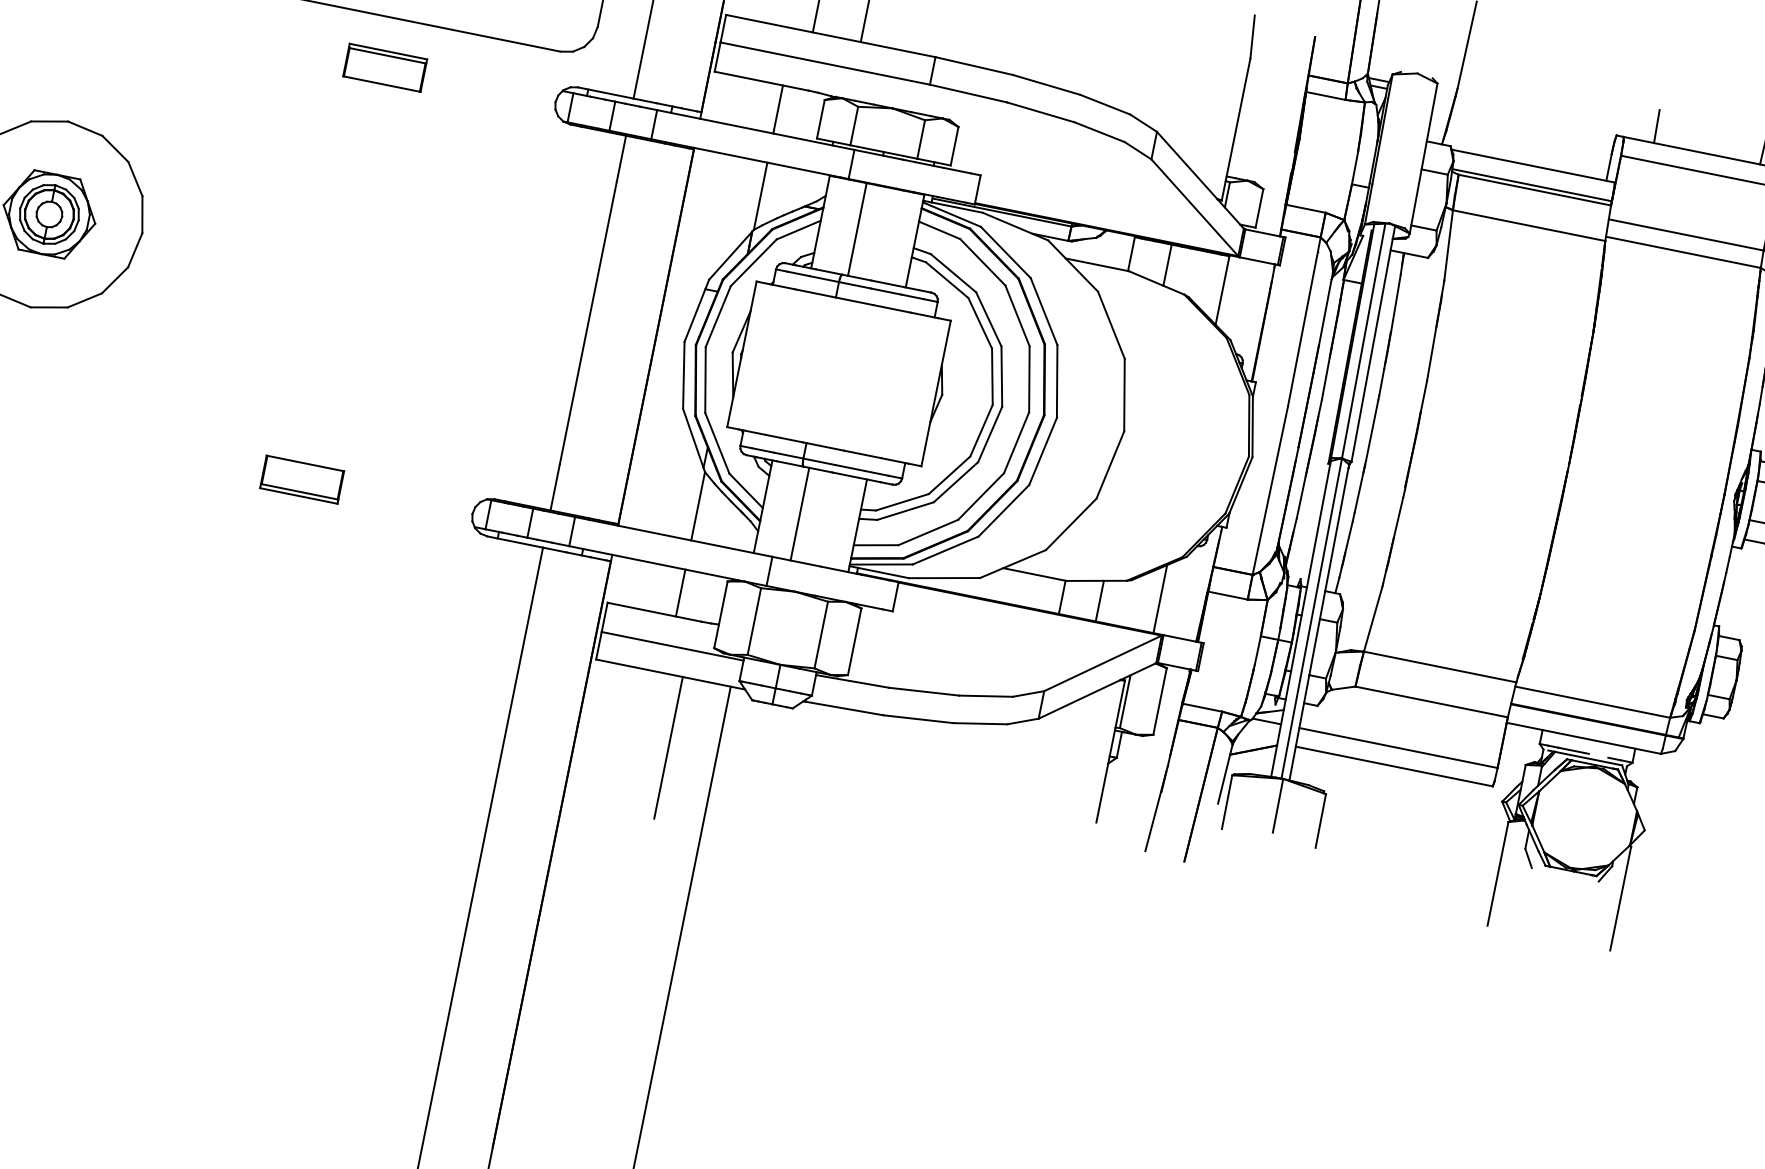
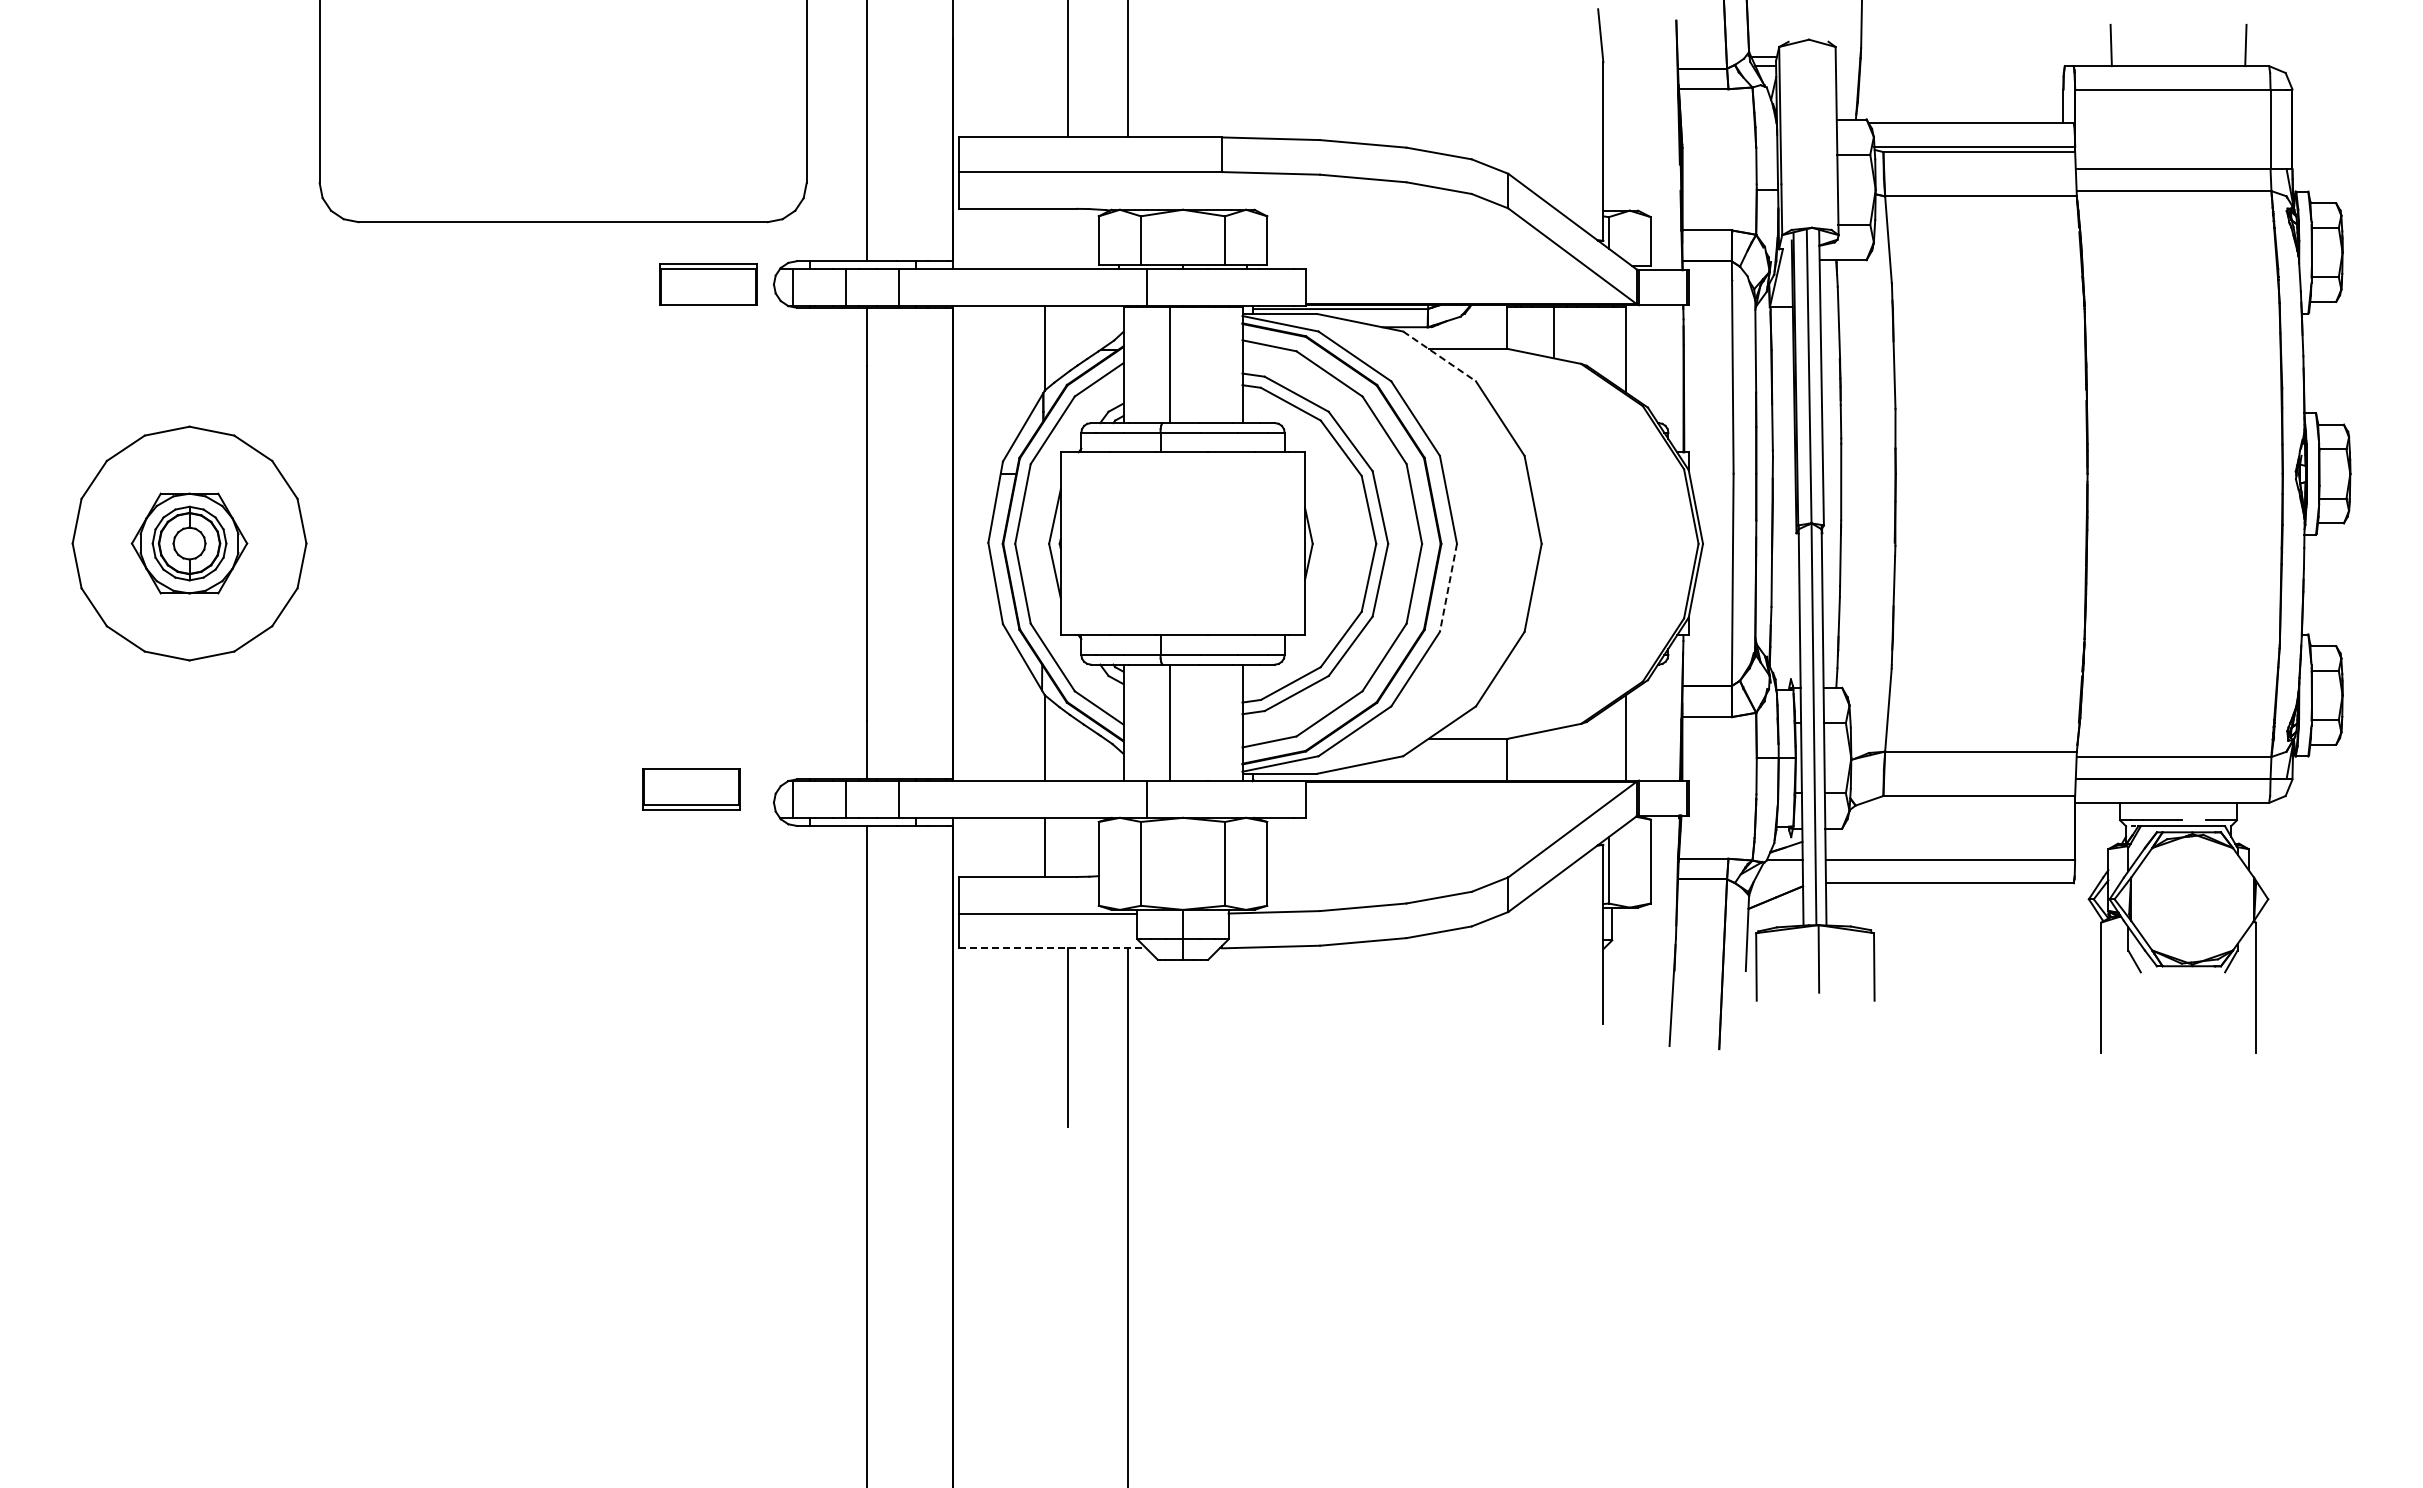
part: (385, 67) -> (708, 284), moved
line: (777, 108) -> (1044, 238), removed
line: (1073, 266) -> (1439, 356), solid -> dashed
line: (1043, 451) -> (1448, 587), solid -> dashed
part: (302, 479) -> (691, 789), moved
line: (1099, 600) -> (1553, 754), removed
line: (670, 674) -> (1052, 948), solid -> dashed

